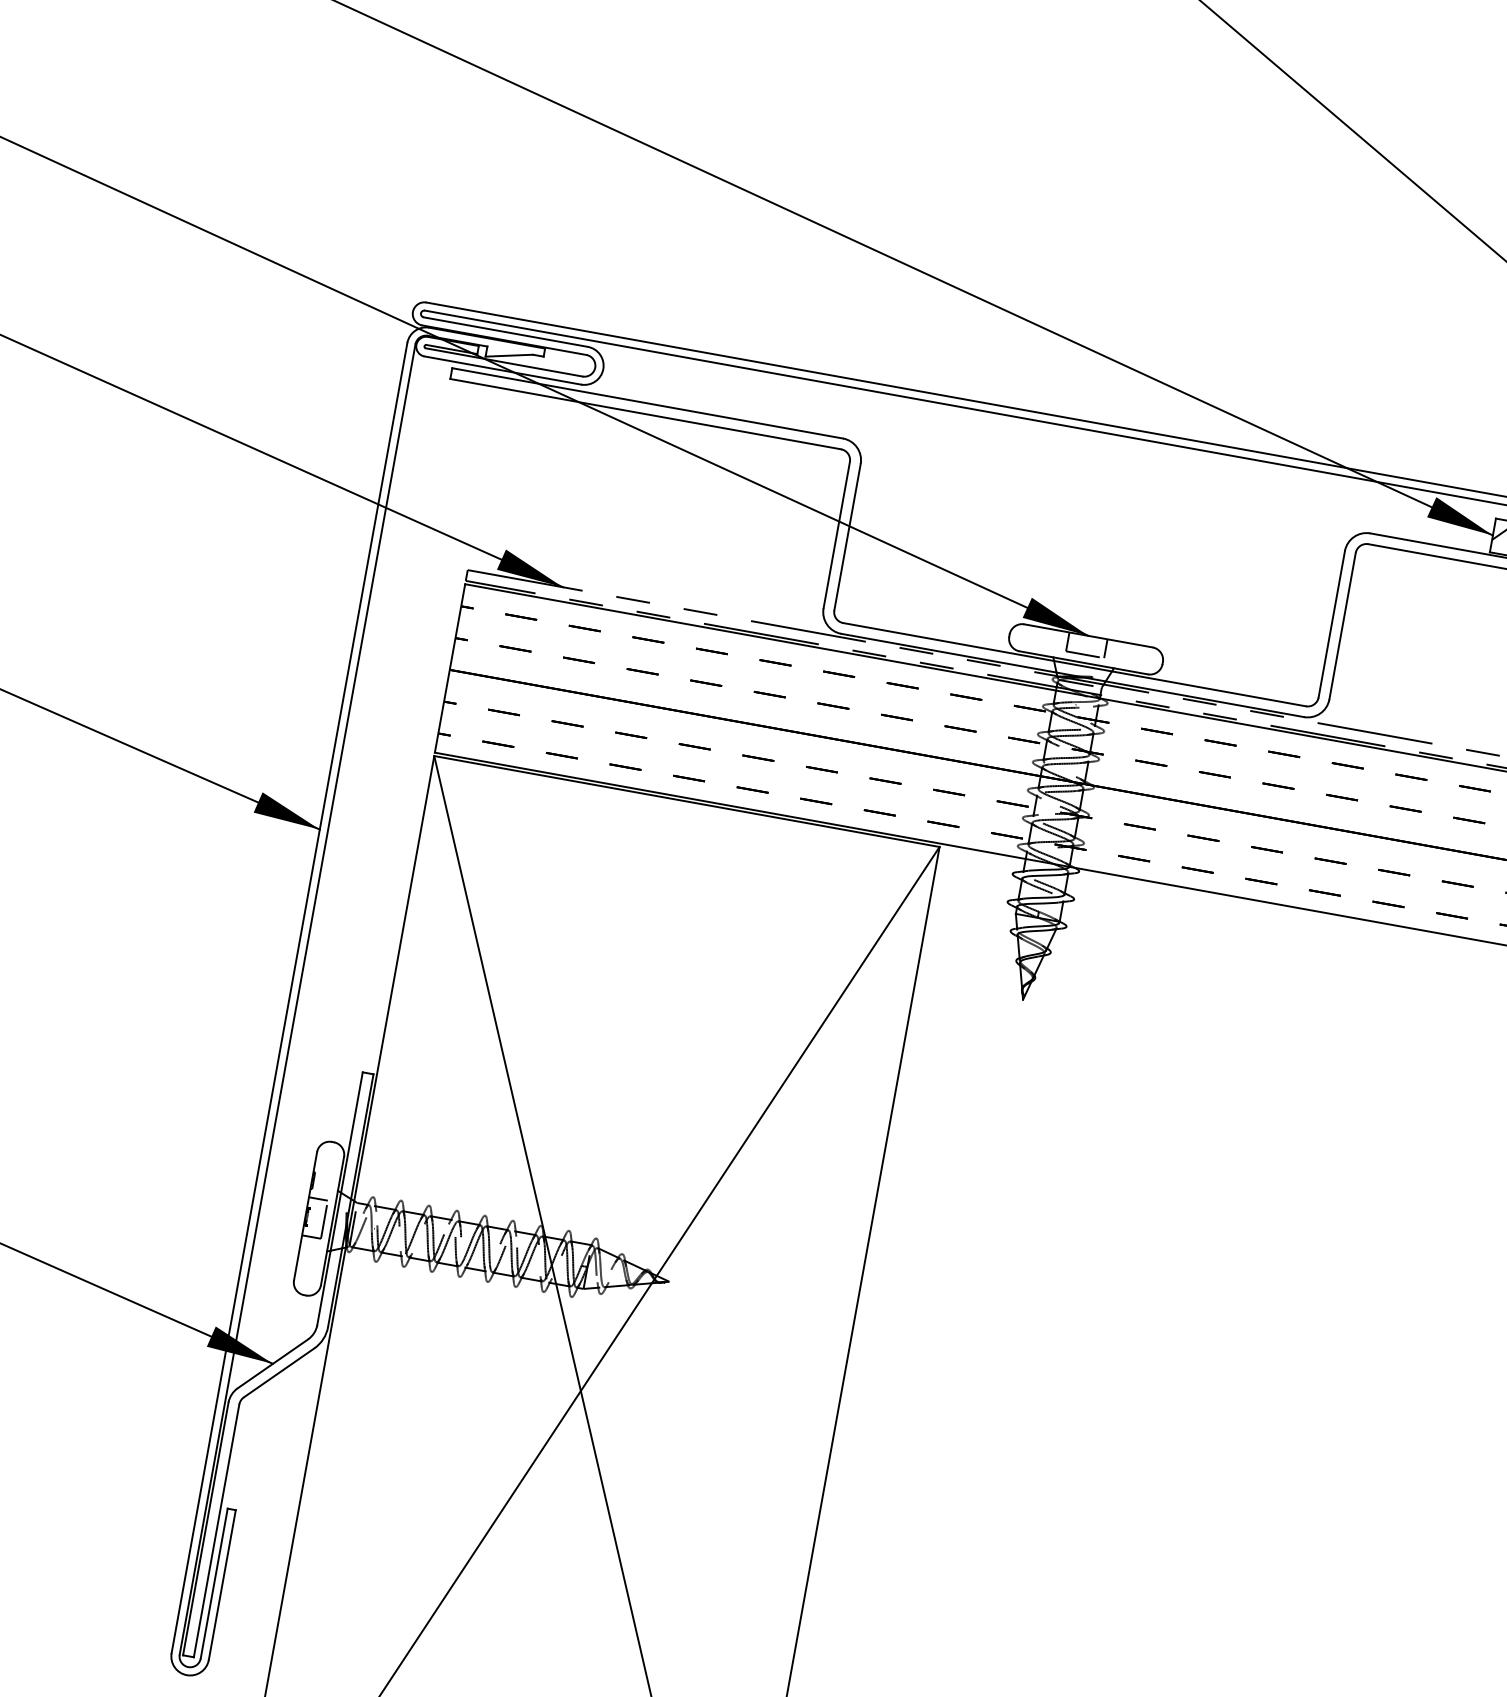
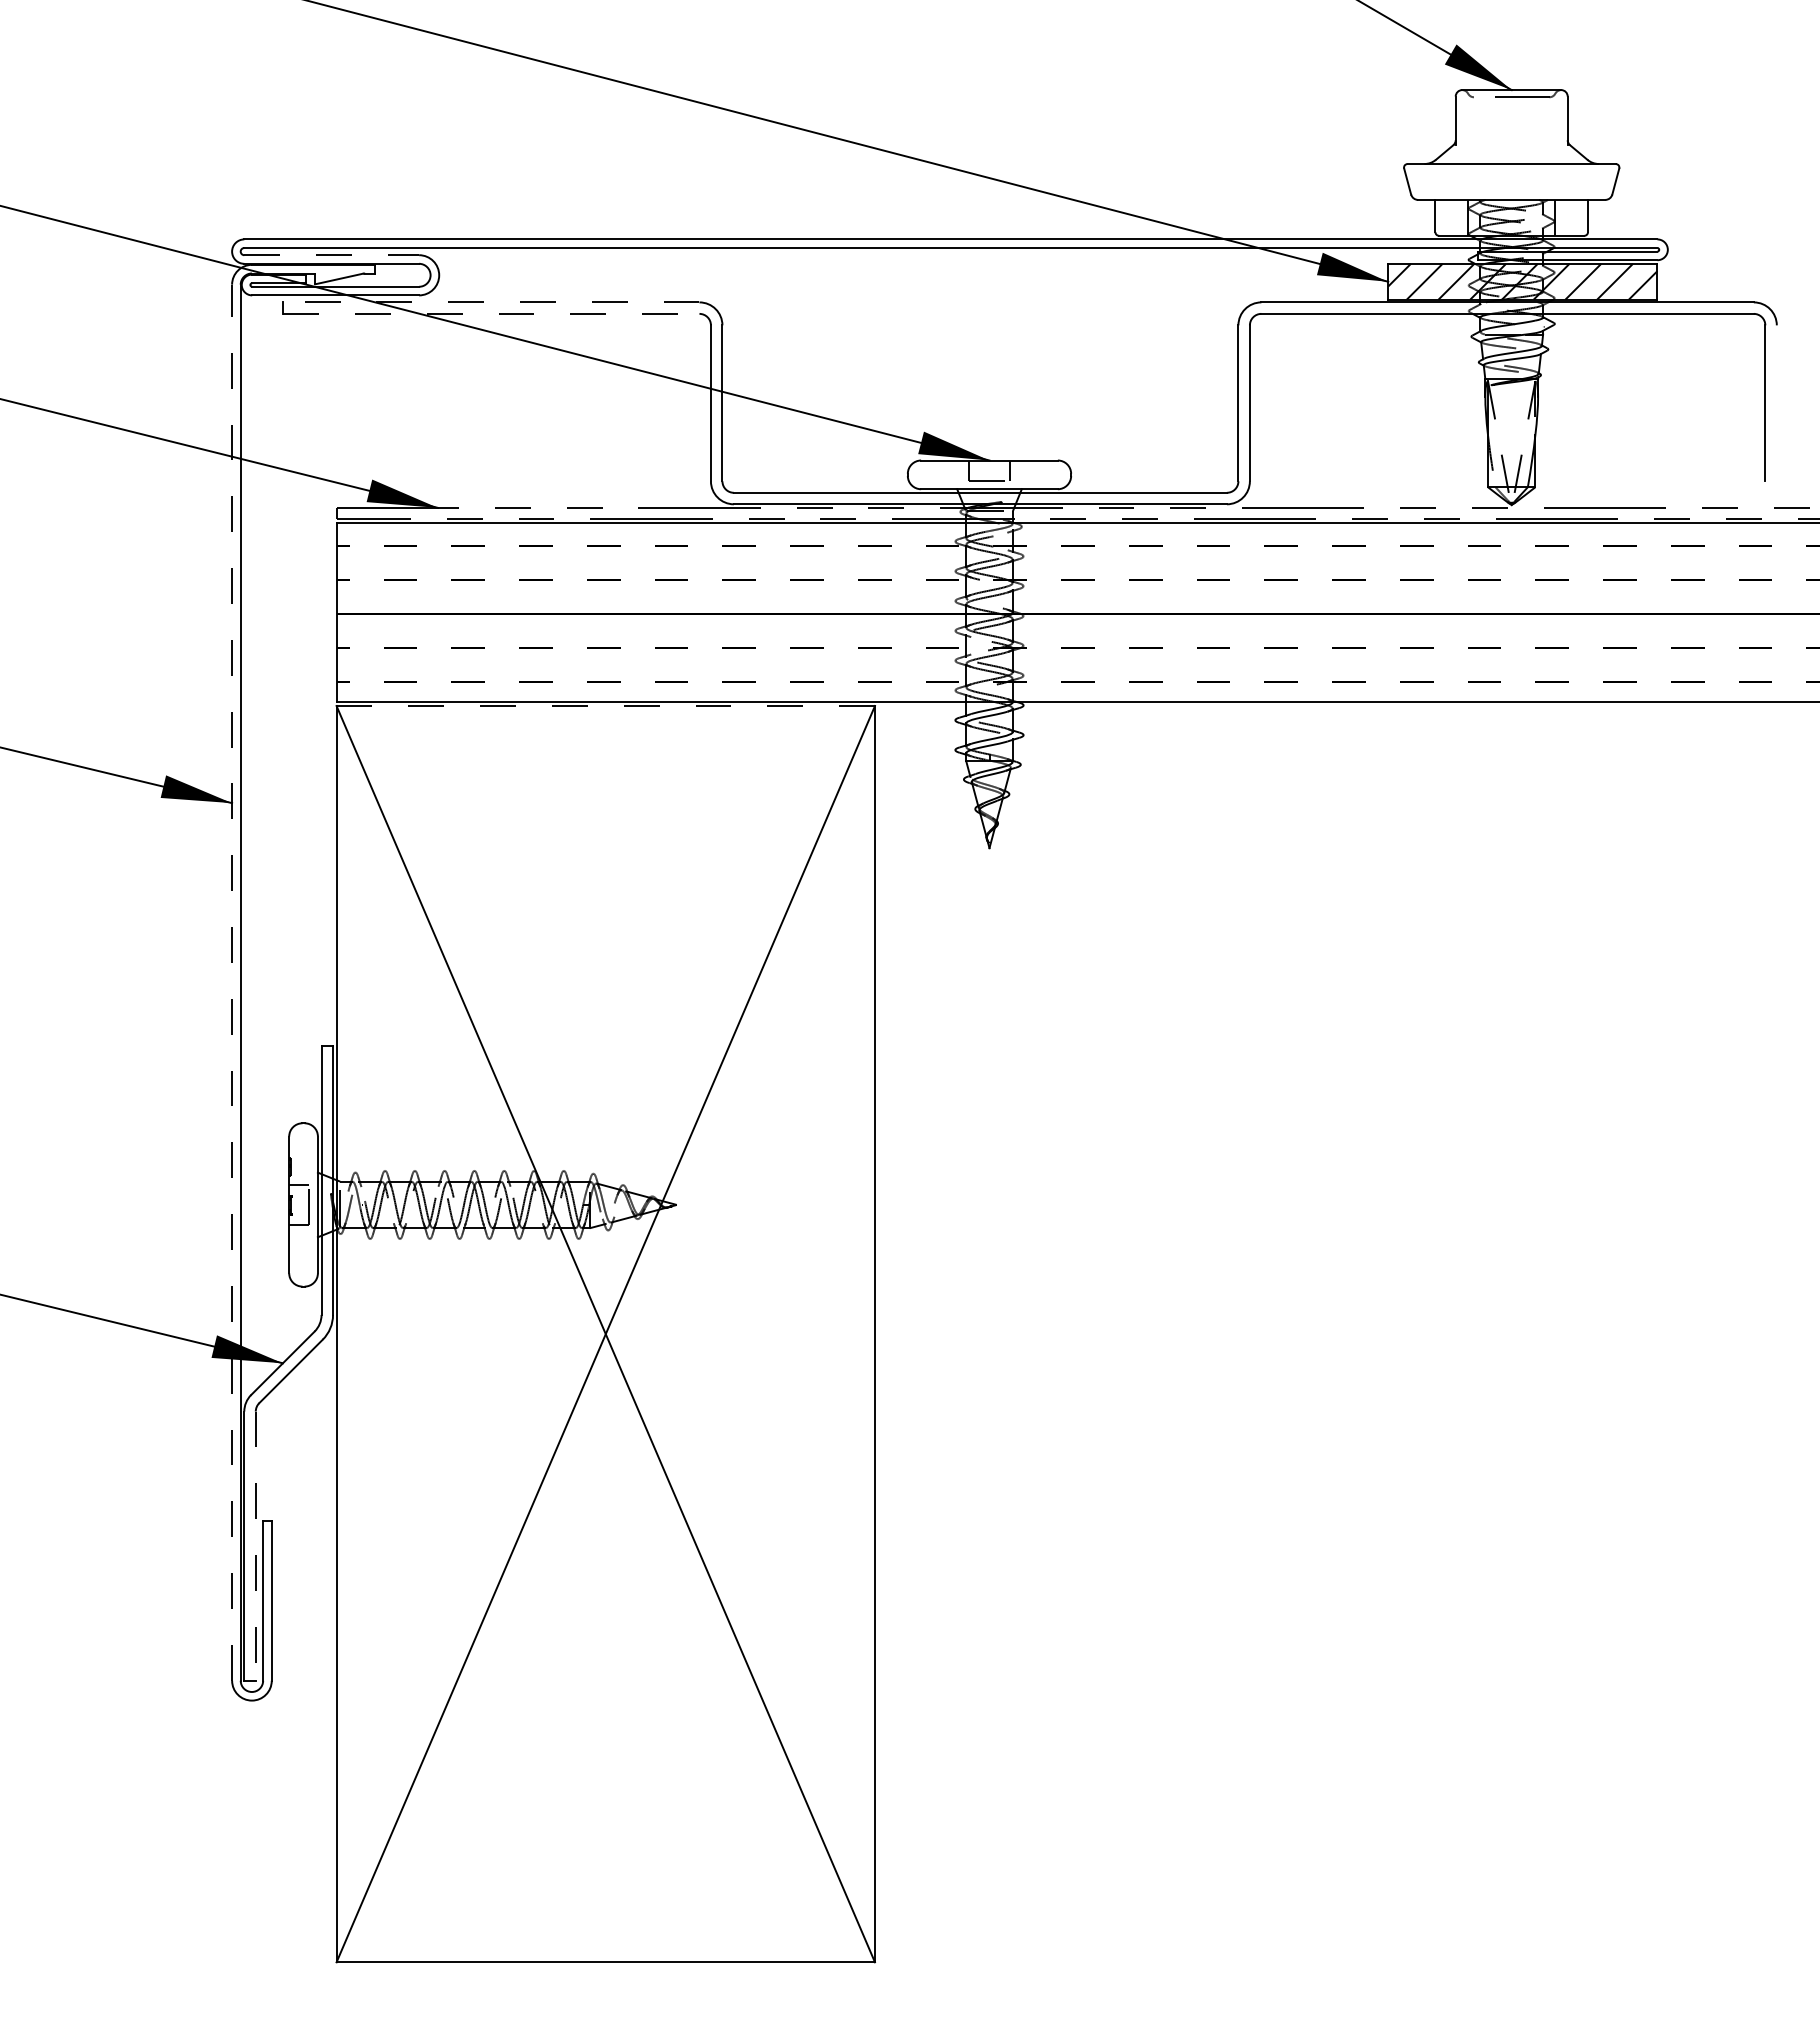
line: (506, 332) -> (332, 255), solid -> dashed
line: (646, 403) -> (490, 302), solid -> dashed
line: (645, 413) -> (491, 313), solid -> dashed
line: (687, 802) -> (606, 706), solid -> dashed
line: (289, 997) -> (232, 982), solid -> dashed
line: (216, 1531) -> (255, 1546), solid -> dashed

